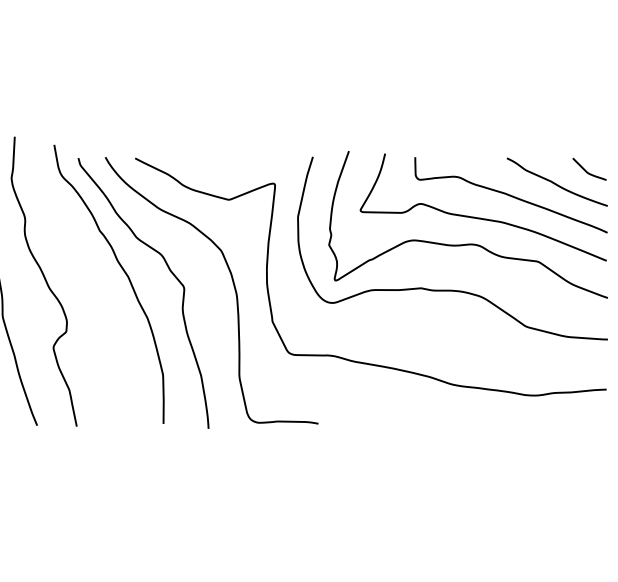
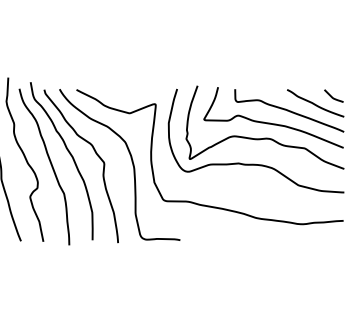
curve: (89, 290) -> (50, 164), added

